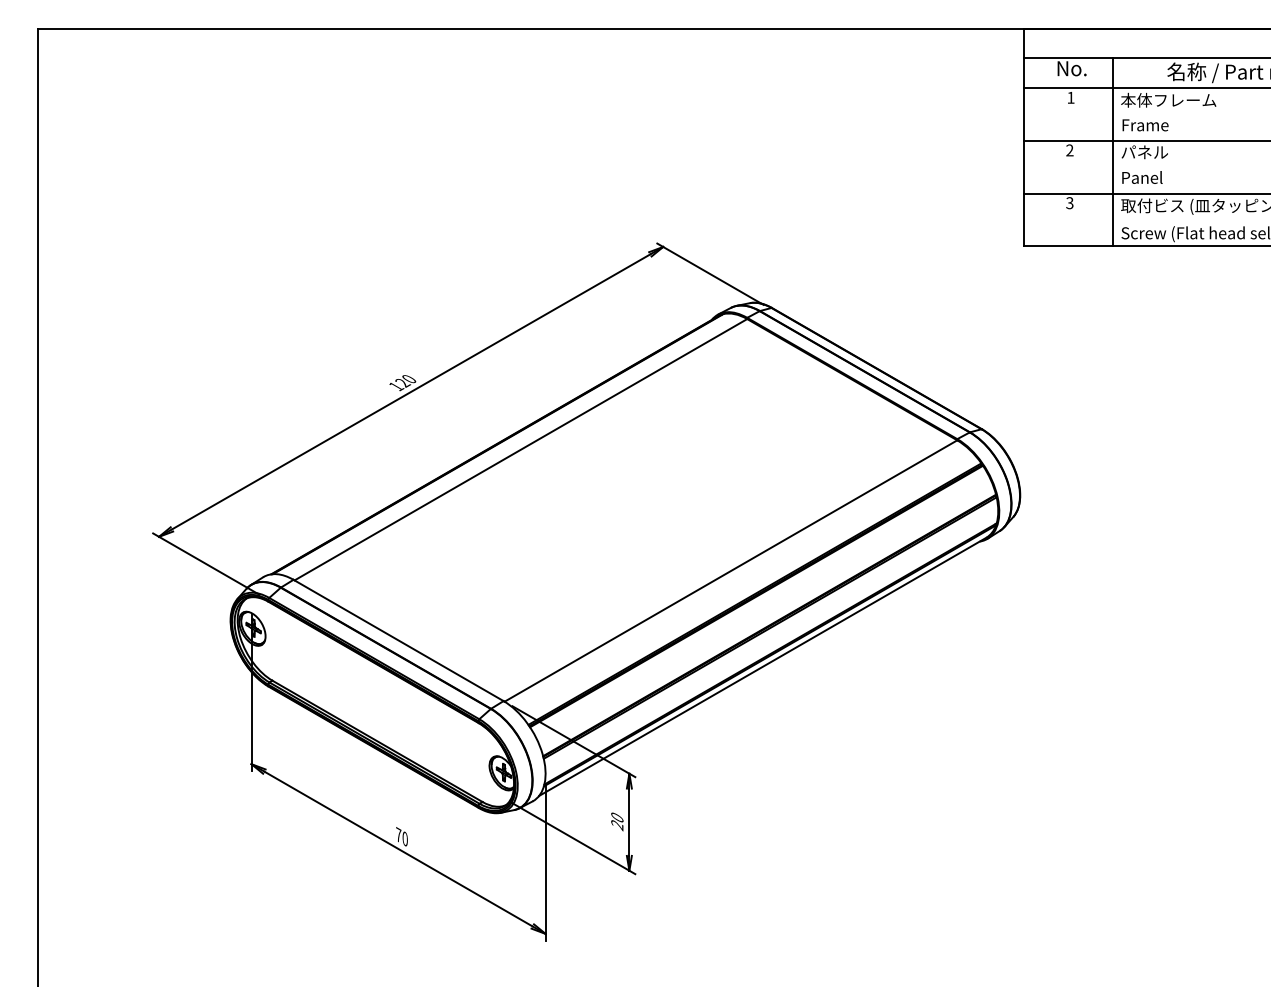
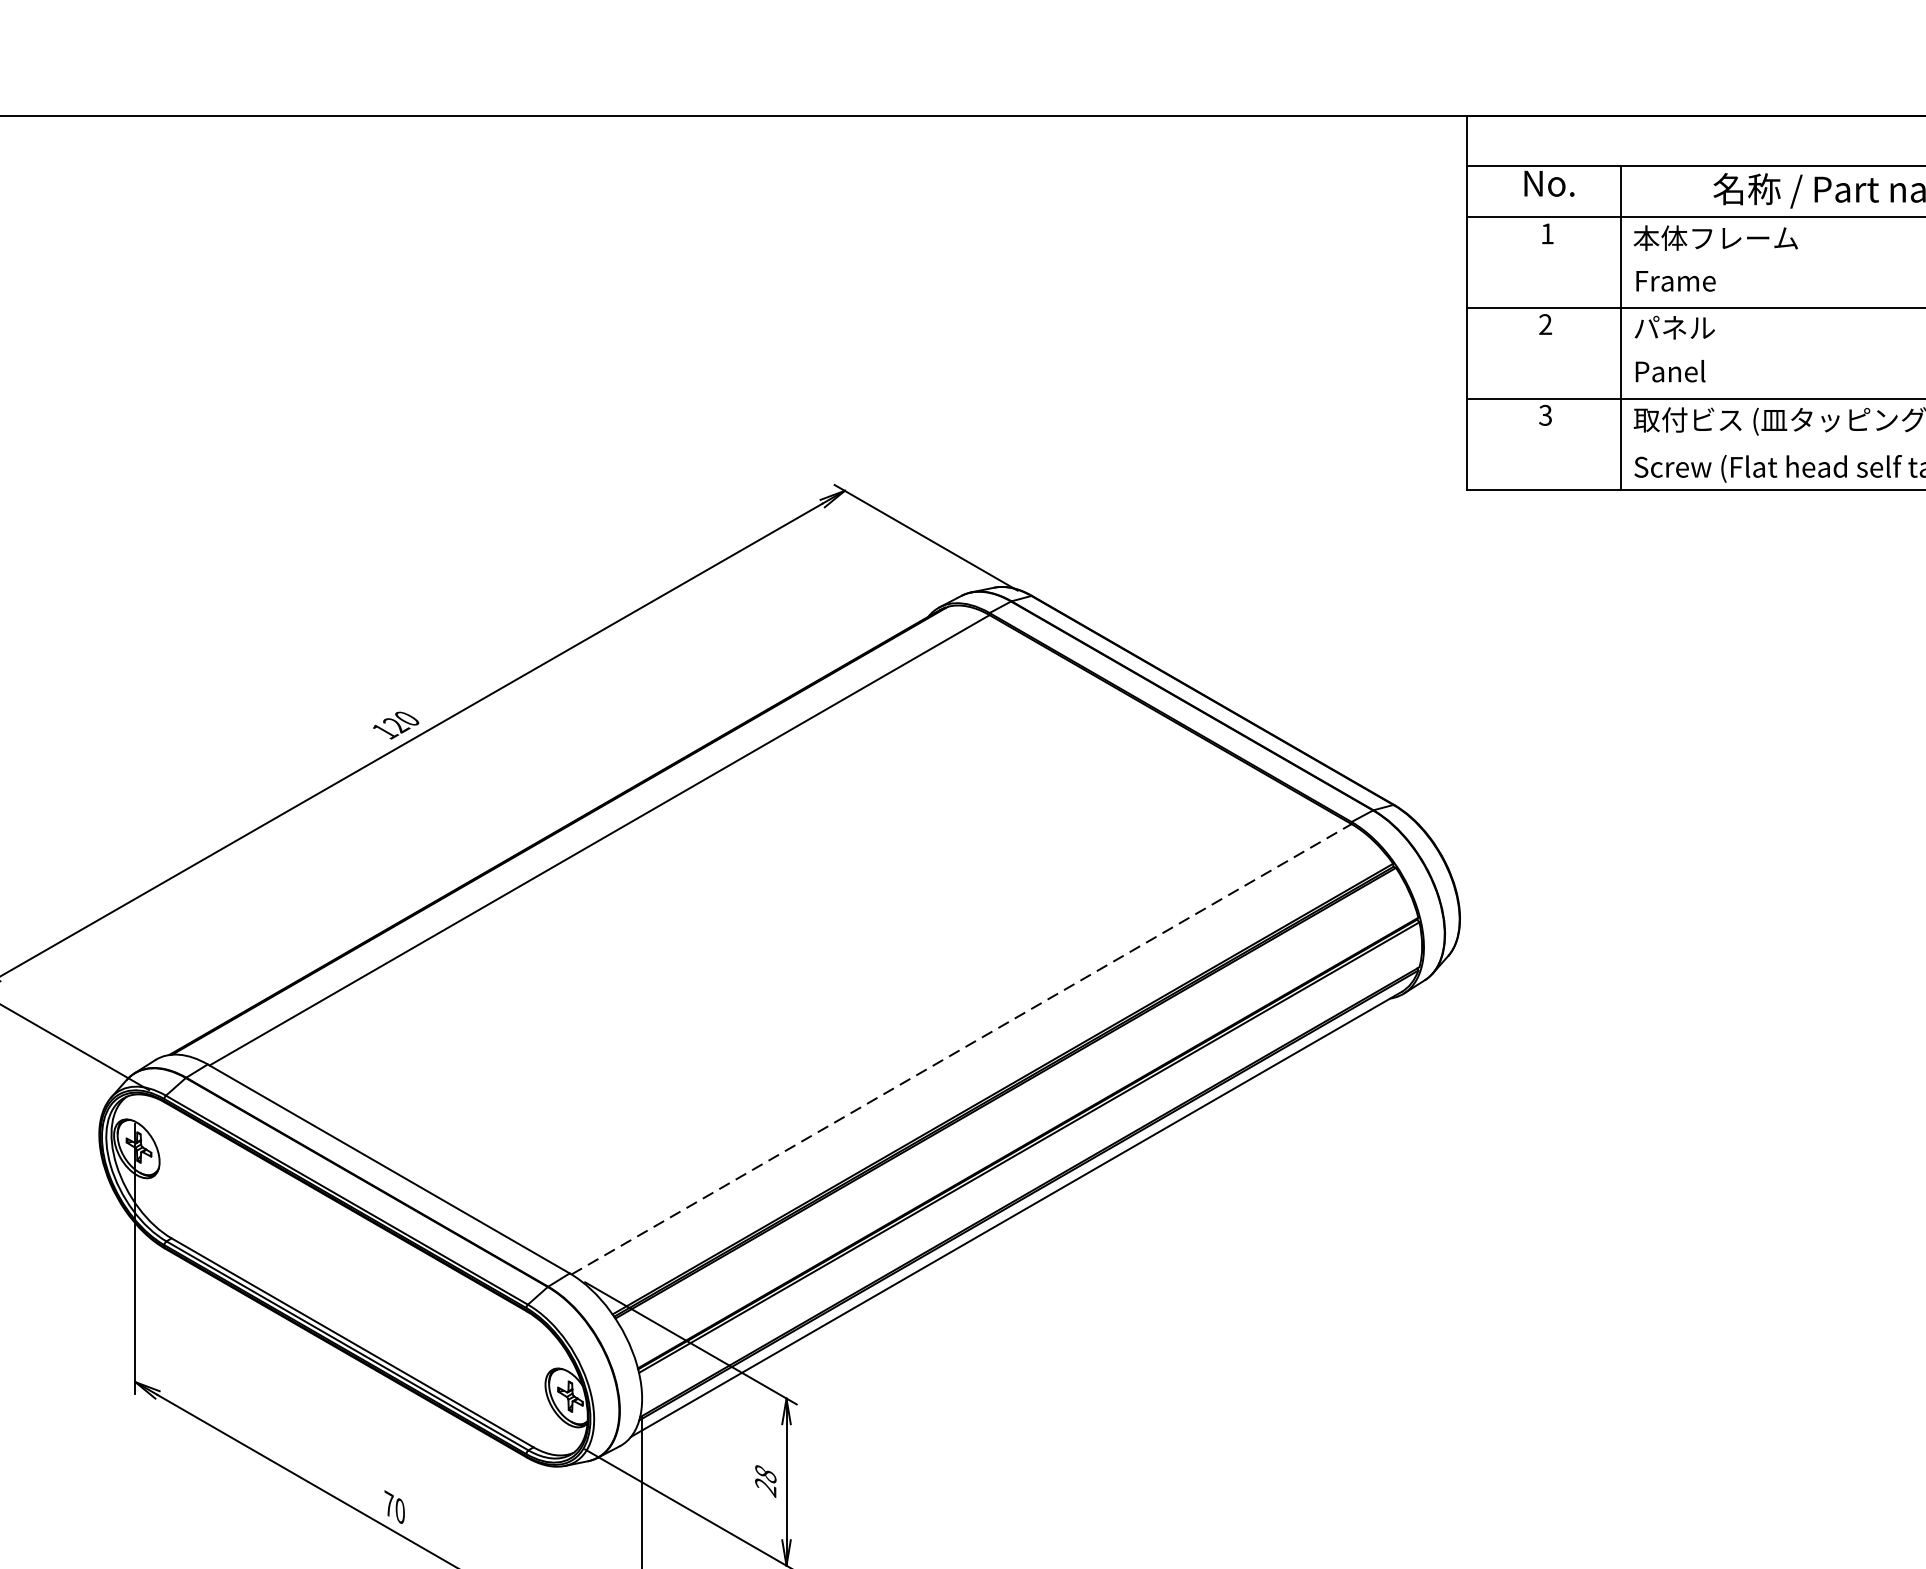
line: (731, 570) -> (962, 1048), solid -> dashed
text: (617, 817) -> (766, 1474), 20 -> 28

